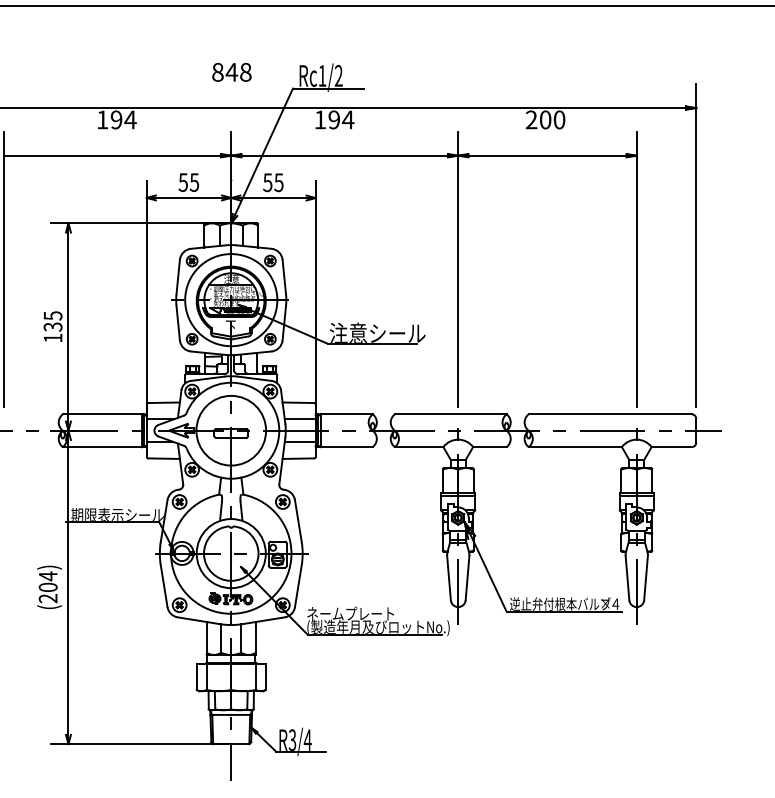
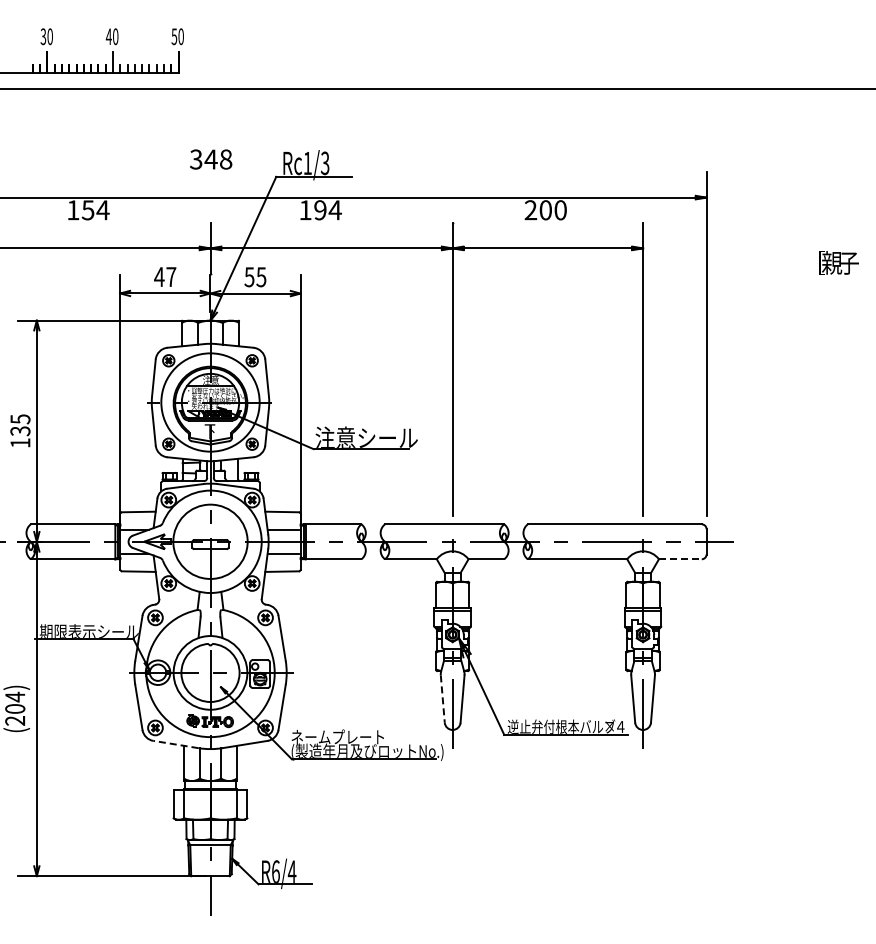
text: (218, 72) -> (196, 159), 848 -> 348
text: (339, 76) -> (325, 163), Rc1/2 -> Rc1/3
text: (115, 120) -> (87, 210), 194 -> 154
text: (189, 182) -> (165, 277), 55 -> 47
line: (671, 447) -> (680, 559), solid -> dashed
line: (448, 578) -> (442, 699), solid -> dashed
line: (198, 620) -> (175, 744), solid -> dashed
text: (292, 739) -> (275, 871), R3/4 -> R6/4

